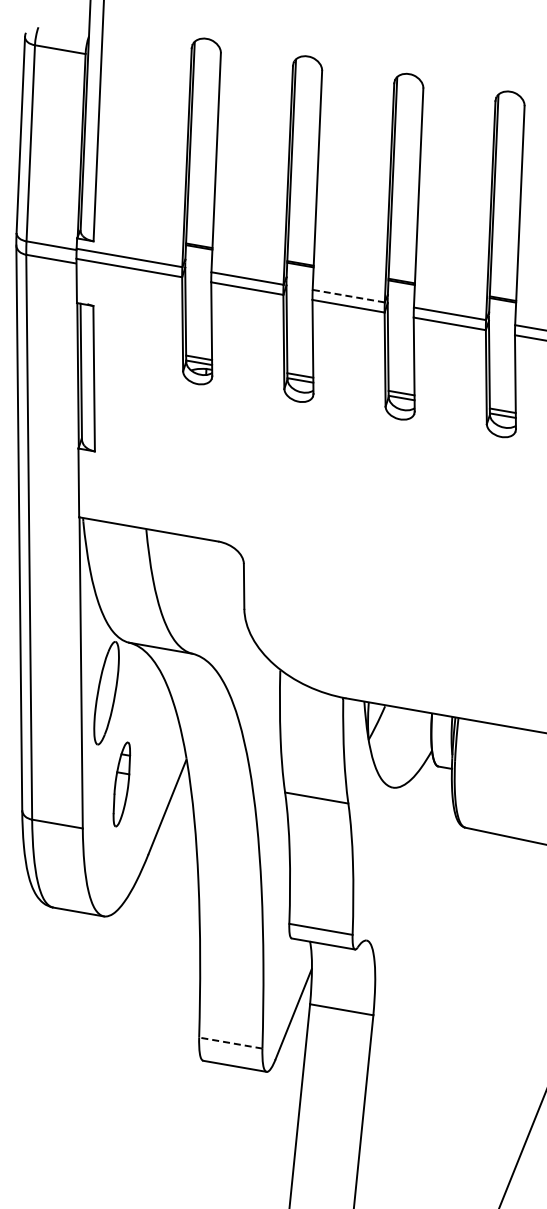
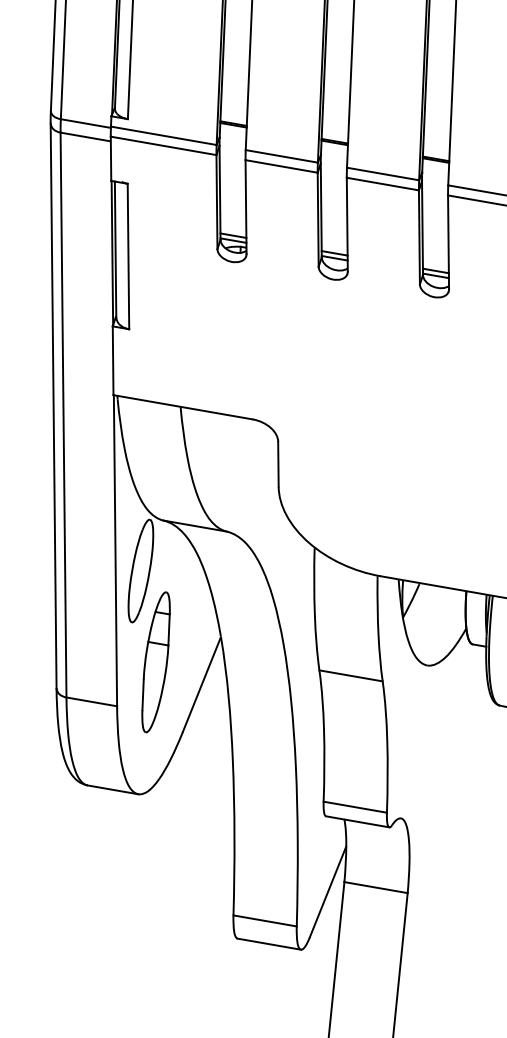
line: (348, 296) -> (382, 174), dashed -> solid
part: (121, 784) -> (155, 662), size x1.67
line: (230, 1043) -> (264, 921), dashed -> solid

